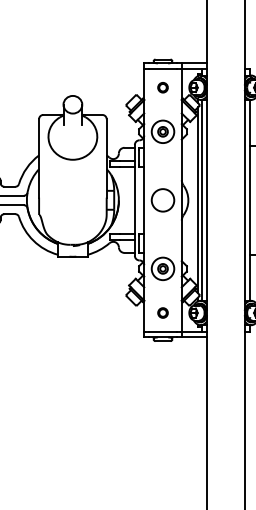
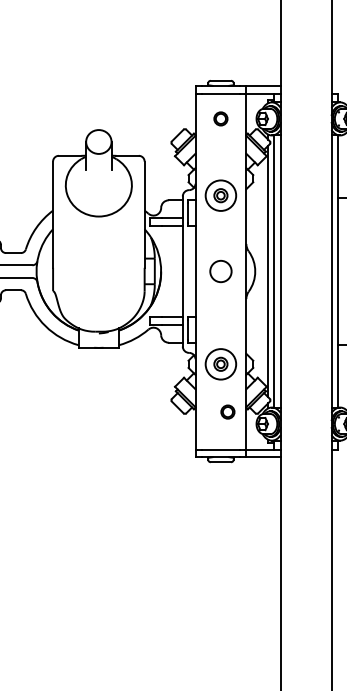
part: (162, 131) -> (220, 195), moved
circle: (162, 200) -> (220, 271), size x0.7
circle: (162, 312) -> (227, 411), moved

